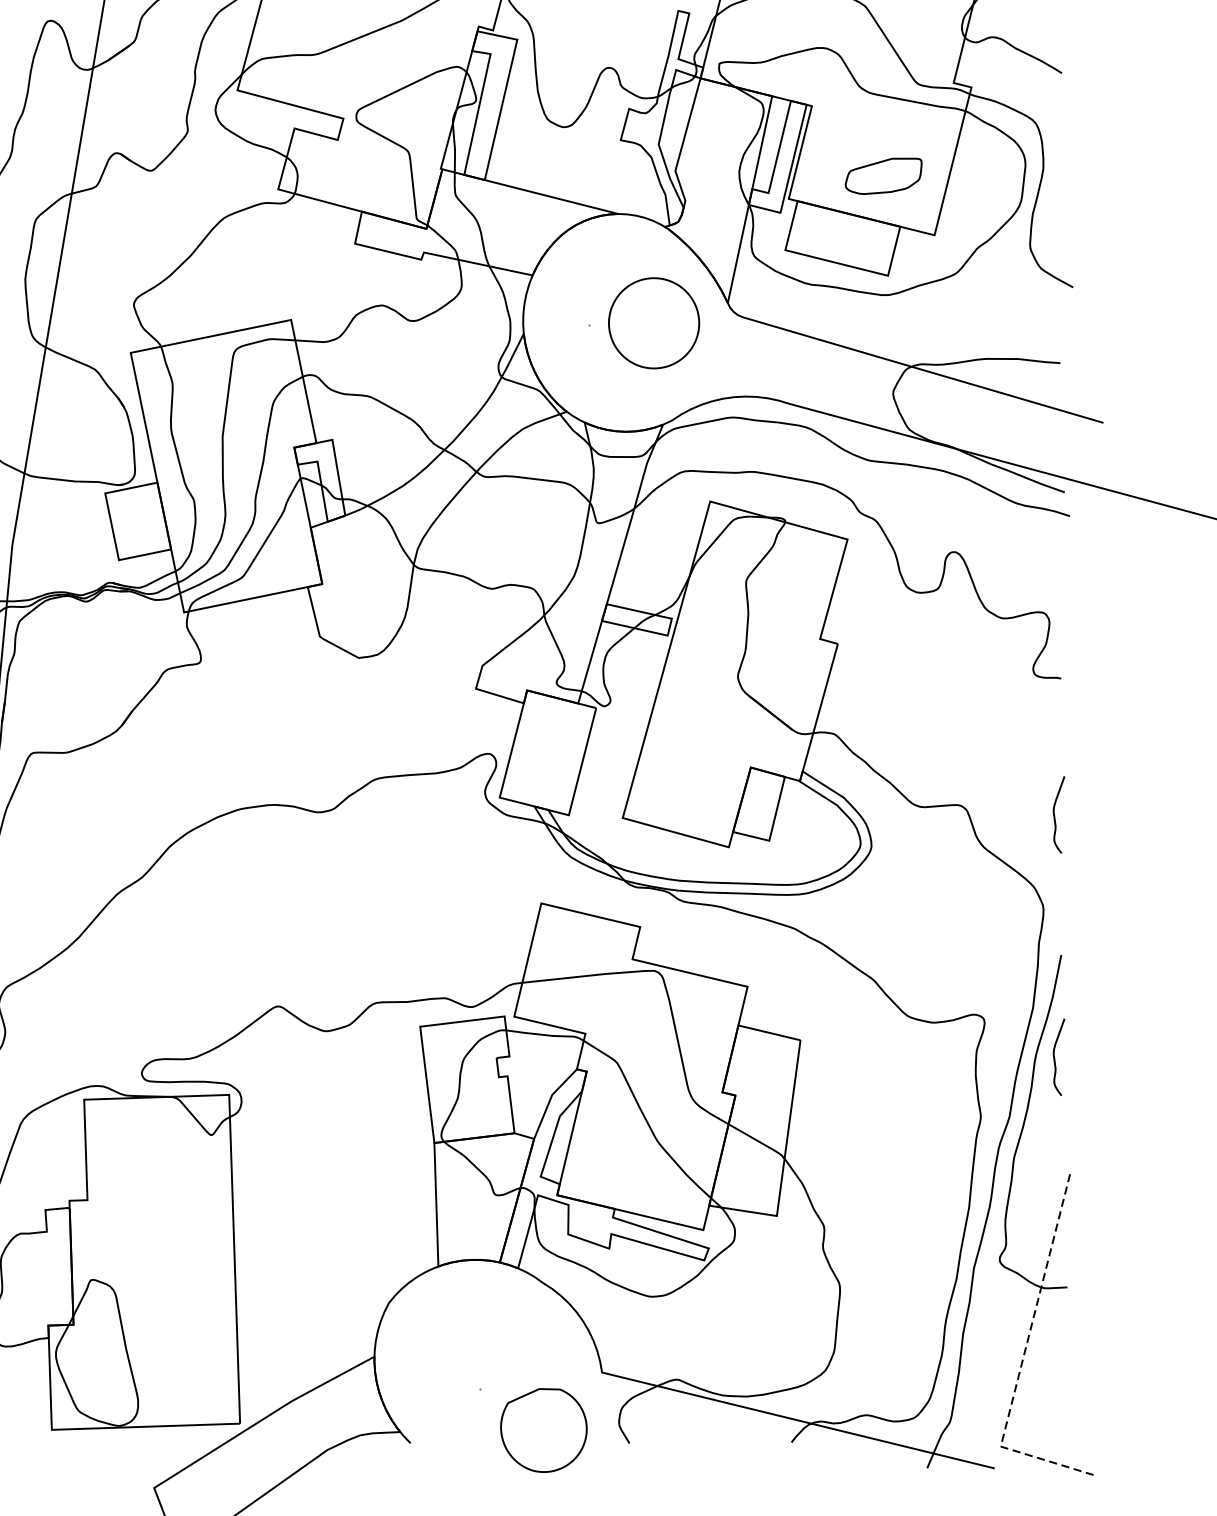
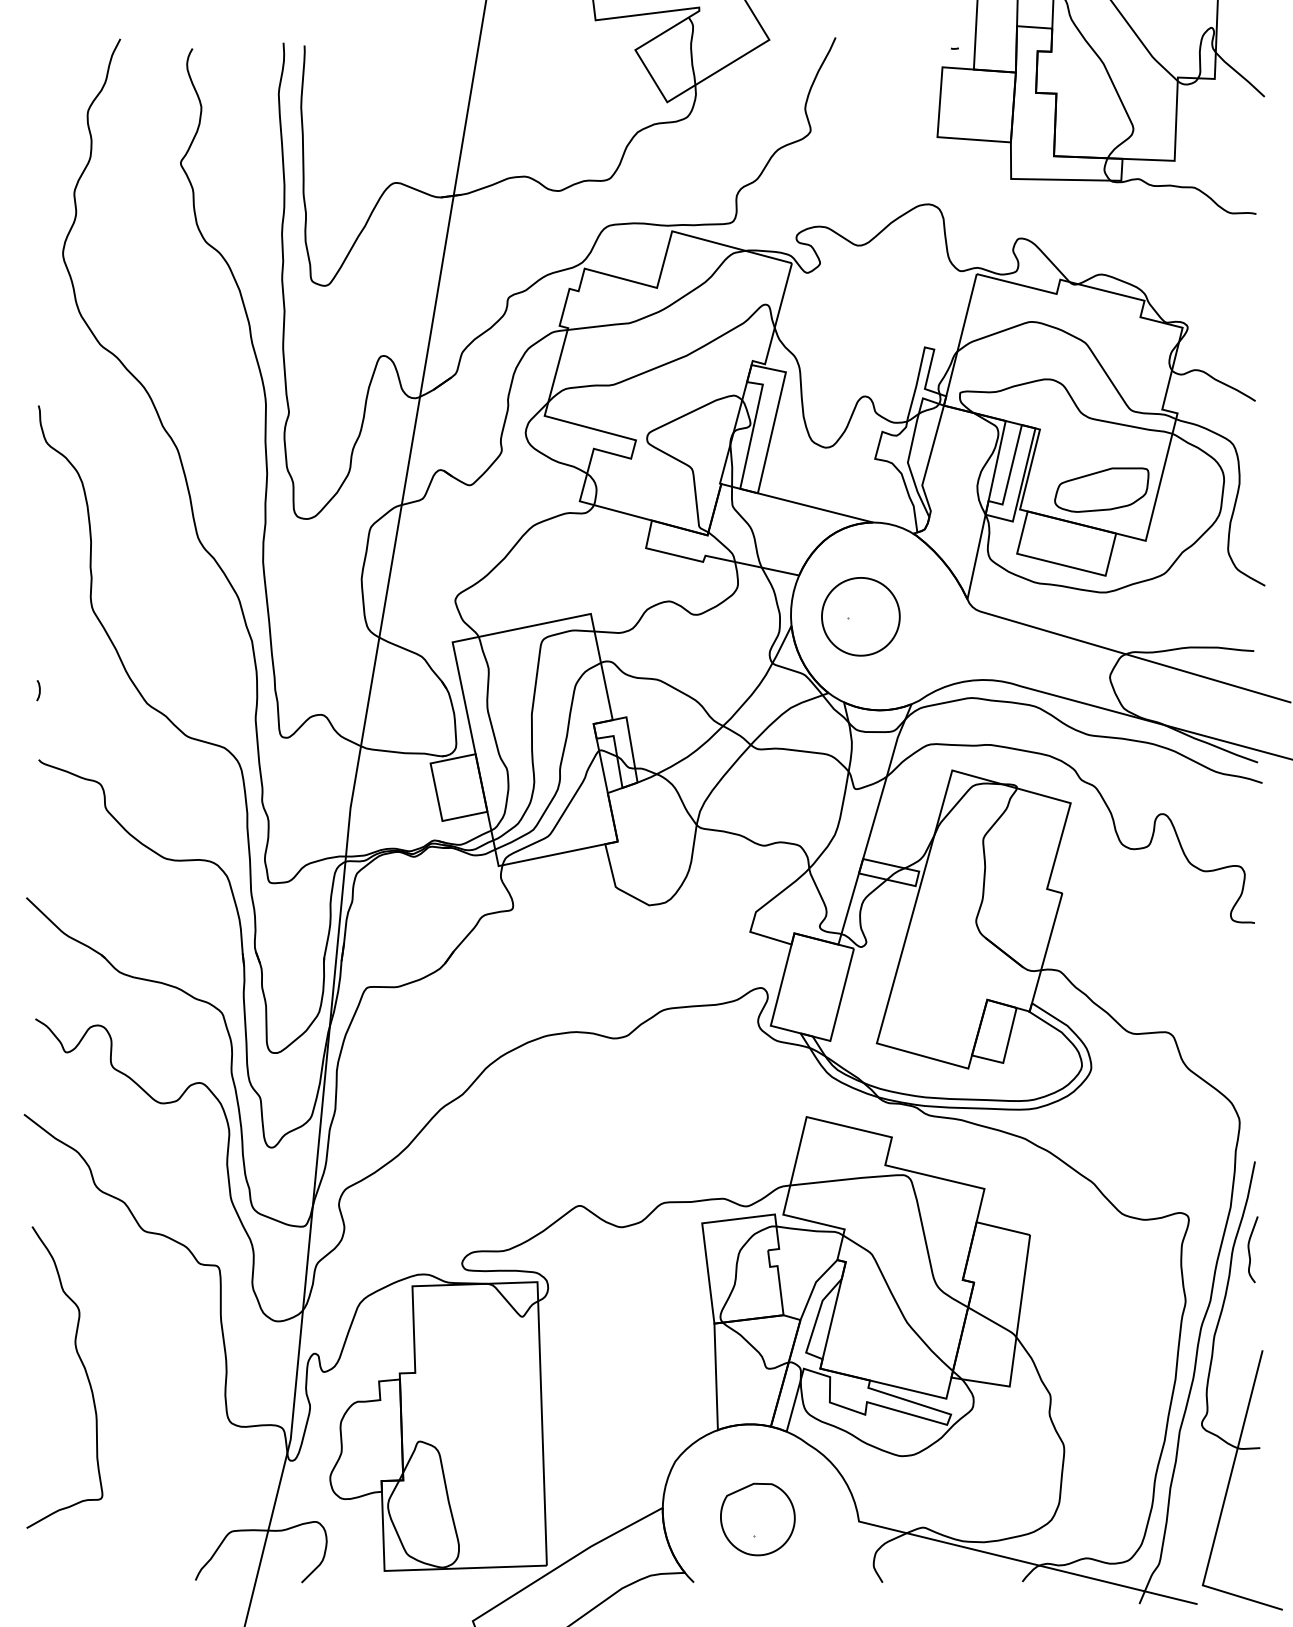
part: (883, 175) -> (1101, 489), size x1.43
part: (653, 322) -> (860, 616), moved
curve: (1054, 814) -> (1249, 1040), removed
line: (1023, 1357) -> (1222, 1508), dashed -> solid
part: (543, 1430) -> (757, 1519), moved

